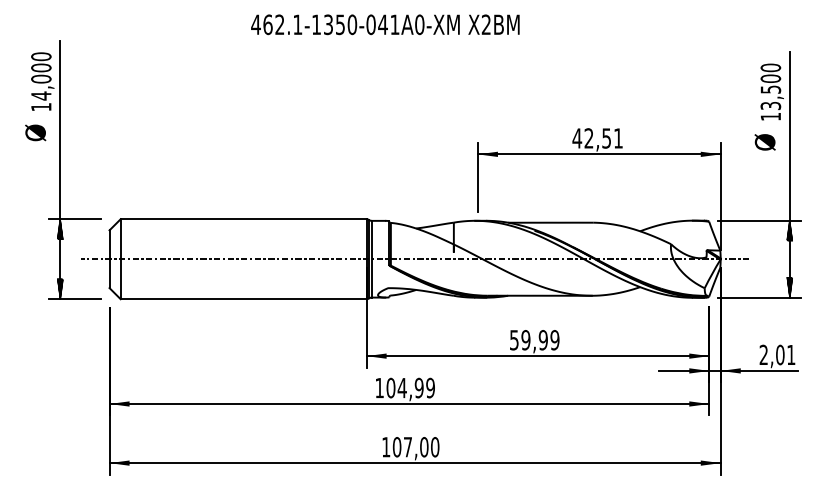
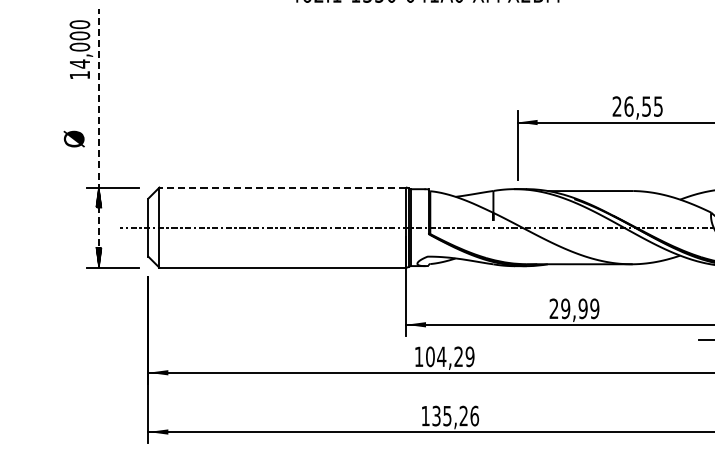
text: (35, 132) -> (74, 138), moved
text: (597, 138) -> (637, 106), 42,51 -> 26,55
line: (60, 169) -> (99, 137), solid -> dashed
line: (243, 219) -> (282, 187), solid -> dashed
text: (514, 340) -> (554, 309), 59,99 -> 29,99
text: (418, 388) -> (457, 357), 104,99 -> 104,29
text: (415, 446) -> (454, 415), 107,00 -> 135,26

